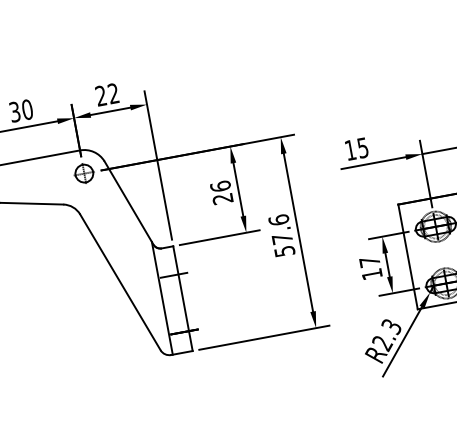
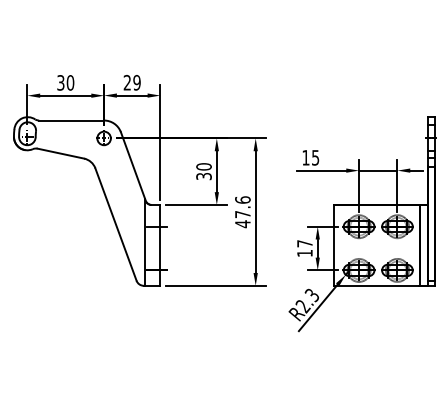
text: (112, 93) -> (136, 82), 22 -> 29
text: (221, 192) -> (203, 171), 26 -> 30
text: (284, 251) -> (242, 224), 57.6 -> 47.6

